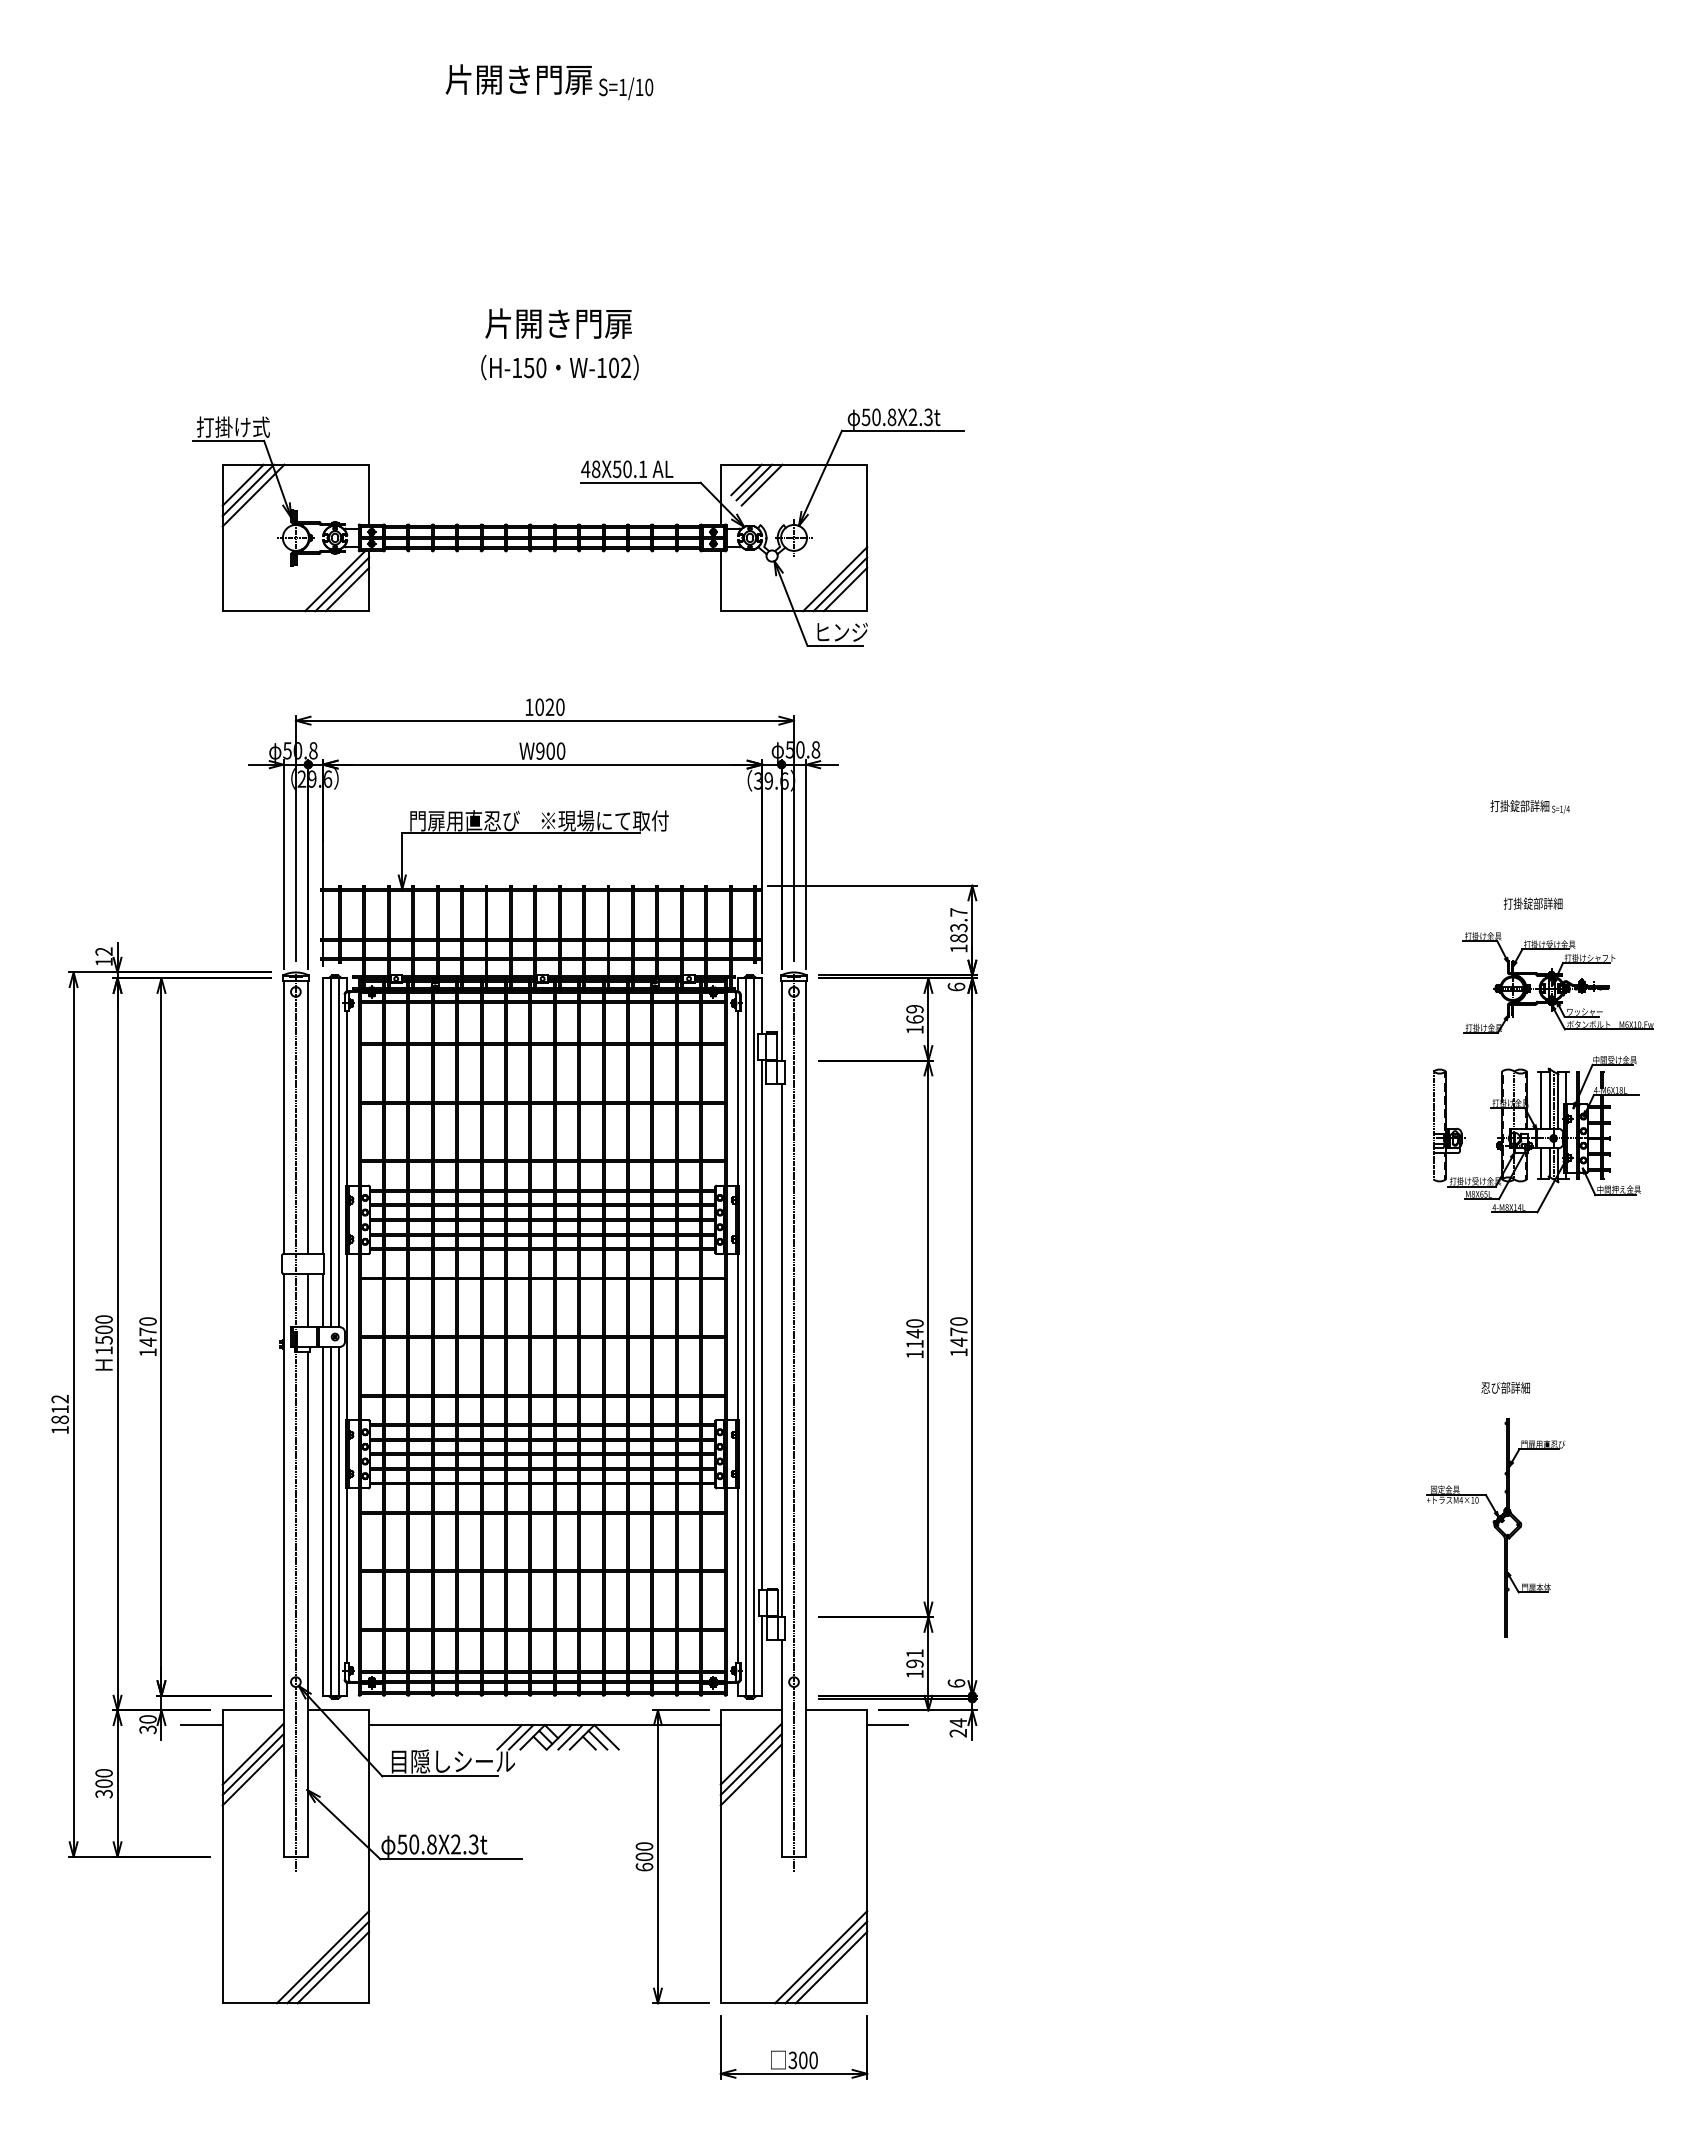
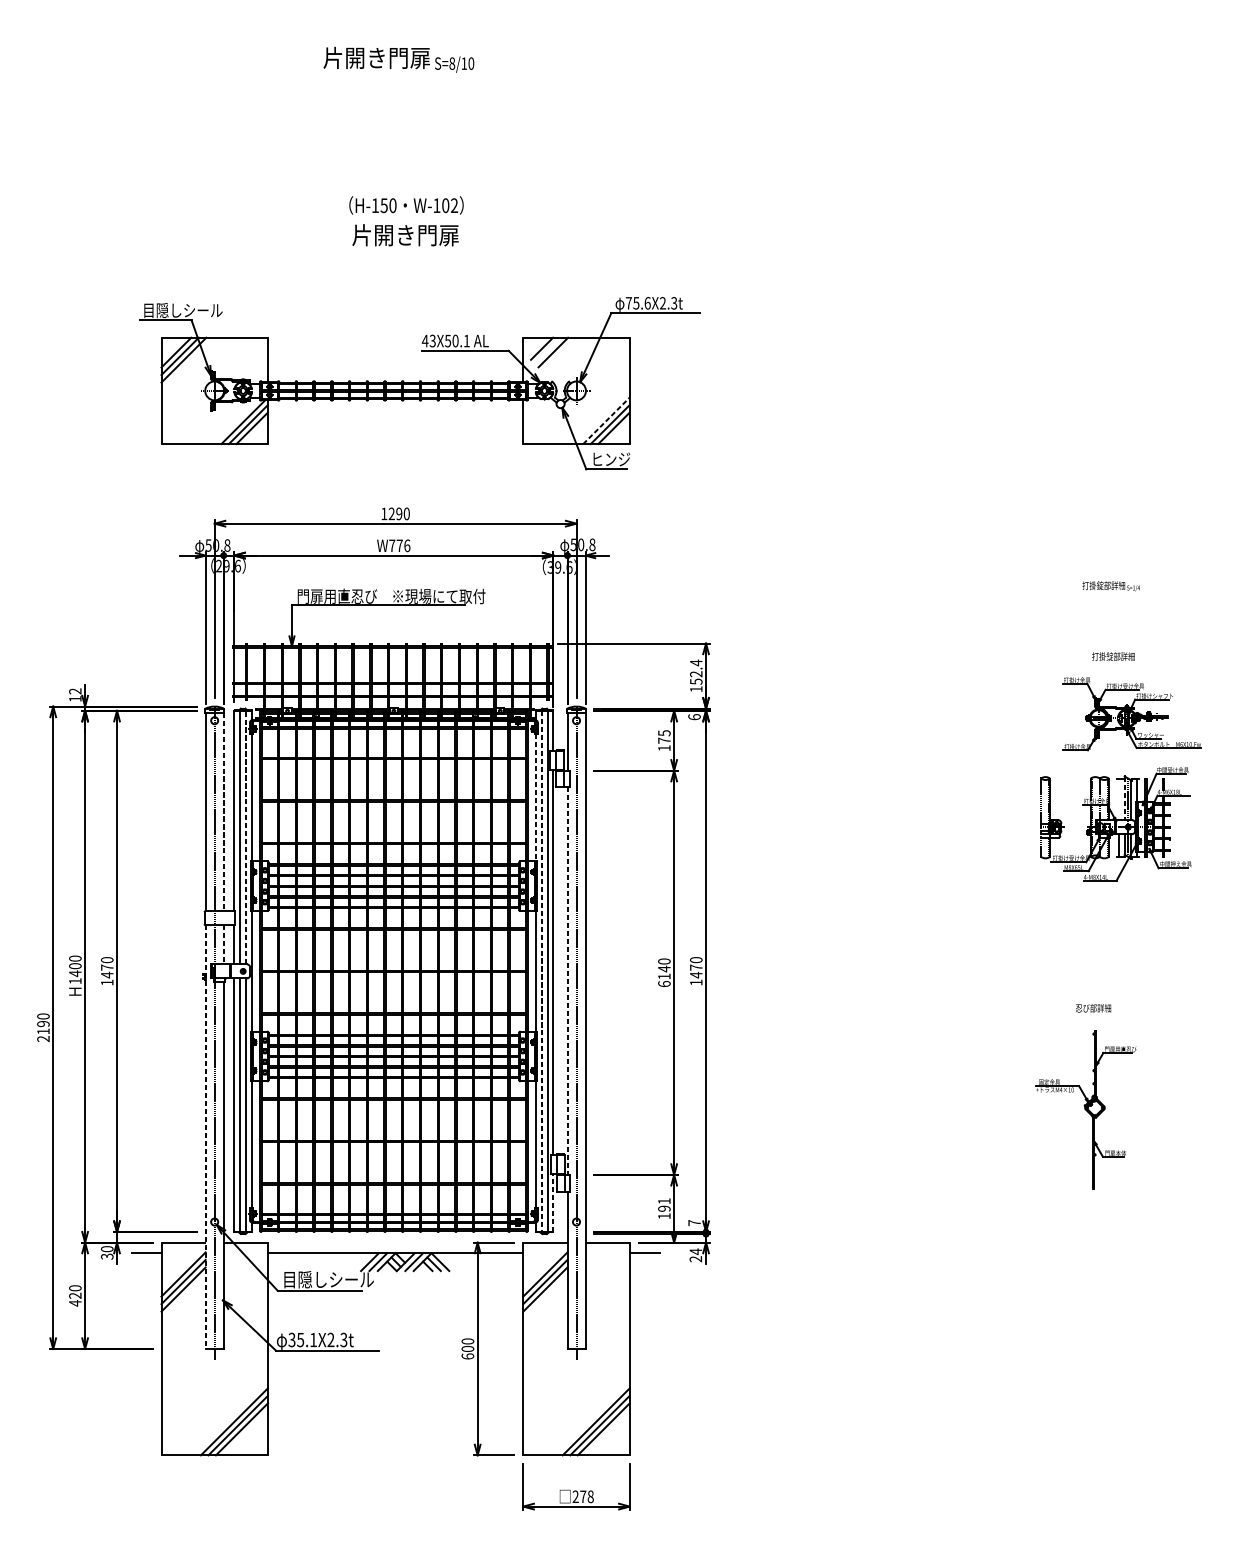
text: (622, 87) -> (451, 63), S=1/10 -> S=8/10
text: (559, 367) -> (406, 205), moved
text: (878, 417) -> (637, 303), 50.8X2.3t -> 75.6X2.3t
text: (251, 426) -> (182, 309), 打掛け式 -> 目隠しシール
text: (595, 468) -> (432, 340), 48X50.1 -> 43X50.1
line: (754, 482) -> (547, 350), removed
line: (835, 578) -> (606, 420), solid -> dashed
text: (544, 707) -> (395, 514), 1020 -> 1290
text: (550, 750) -> (399, 545), W900 -> W776
text: (958, 924) -> (695, 671), 183.7 -> 152.4
text: (914, 1014) -> (664, 737), 169 -> 175
line: (737, 1098) -> (535, 798), solid -> dashed
line: (1549, 1098) -> (1125, 798), solid -> dashed
line: (1541, 1099) -> (1119, 798), removed
line: (308, 1117) -> (223, 811), solid -> dashed
line: (339, 1152) -> (246, 837), solid -> dashed
line: (308, 1300) -> (223, 944), solid -> dashed
line: (746, 1337) -> (542, 971), solid -> dashed
text: (103, 1339) -> (74, 973), 1500 -> 1400
line: (781, 1350) -> (567, 981), solid -> dashed
text: (914, 1354) -> (664, 984), 1140 -> 6140
text: (59, 1414) -> (42, 1027), 1812 -> 2190
line: (283, 1565) -> (205, 1137), solid -> dashed
line: (762, 1656) -> (553, 1203), solid -> dashed
text: (956, 1683) -> (694, 1223), 6 -> 7
text: (103, 1788) -> (74, 1299), 300 -> 420
text: (417, 1844) -> (303, 1340), 50.8X2.3t -> 35.1X2.3t
text: (802, 2060) -> (582, 1496), 300 -> 278

